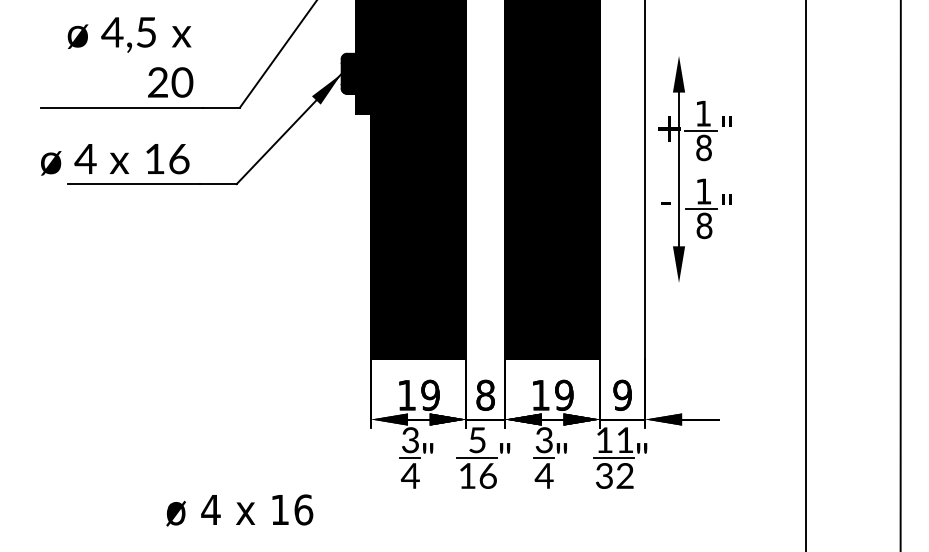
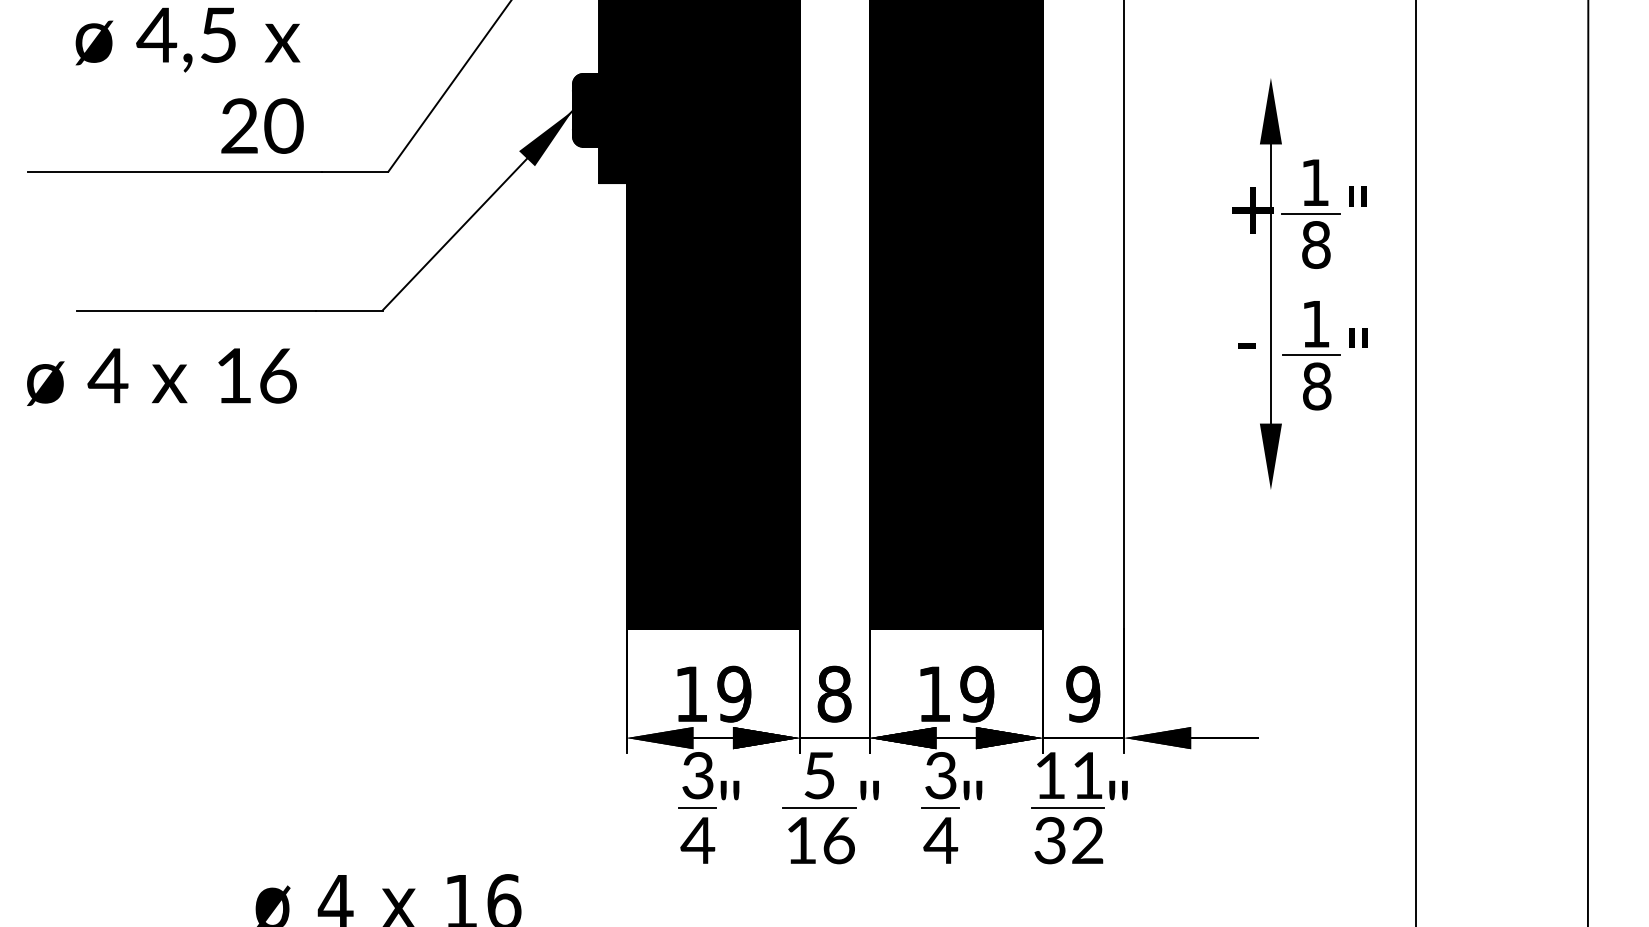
text: (115, 159) -> (162, 376), moved
part: (699, 160) -> (1308, 267), moved

